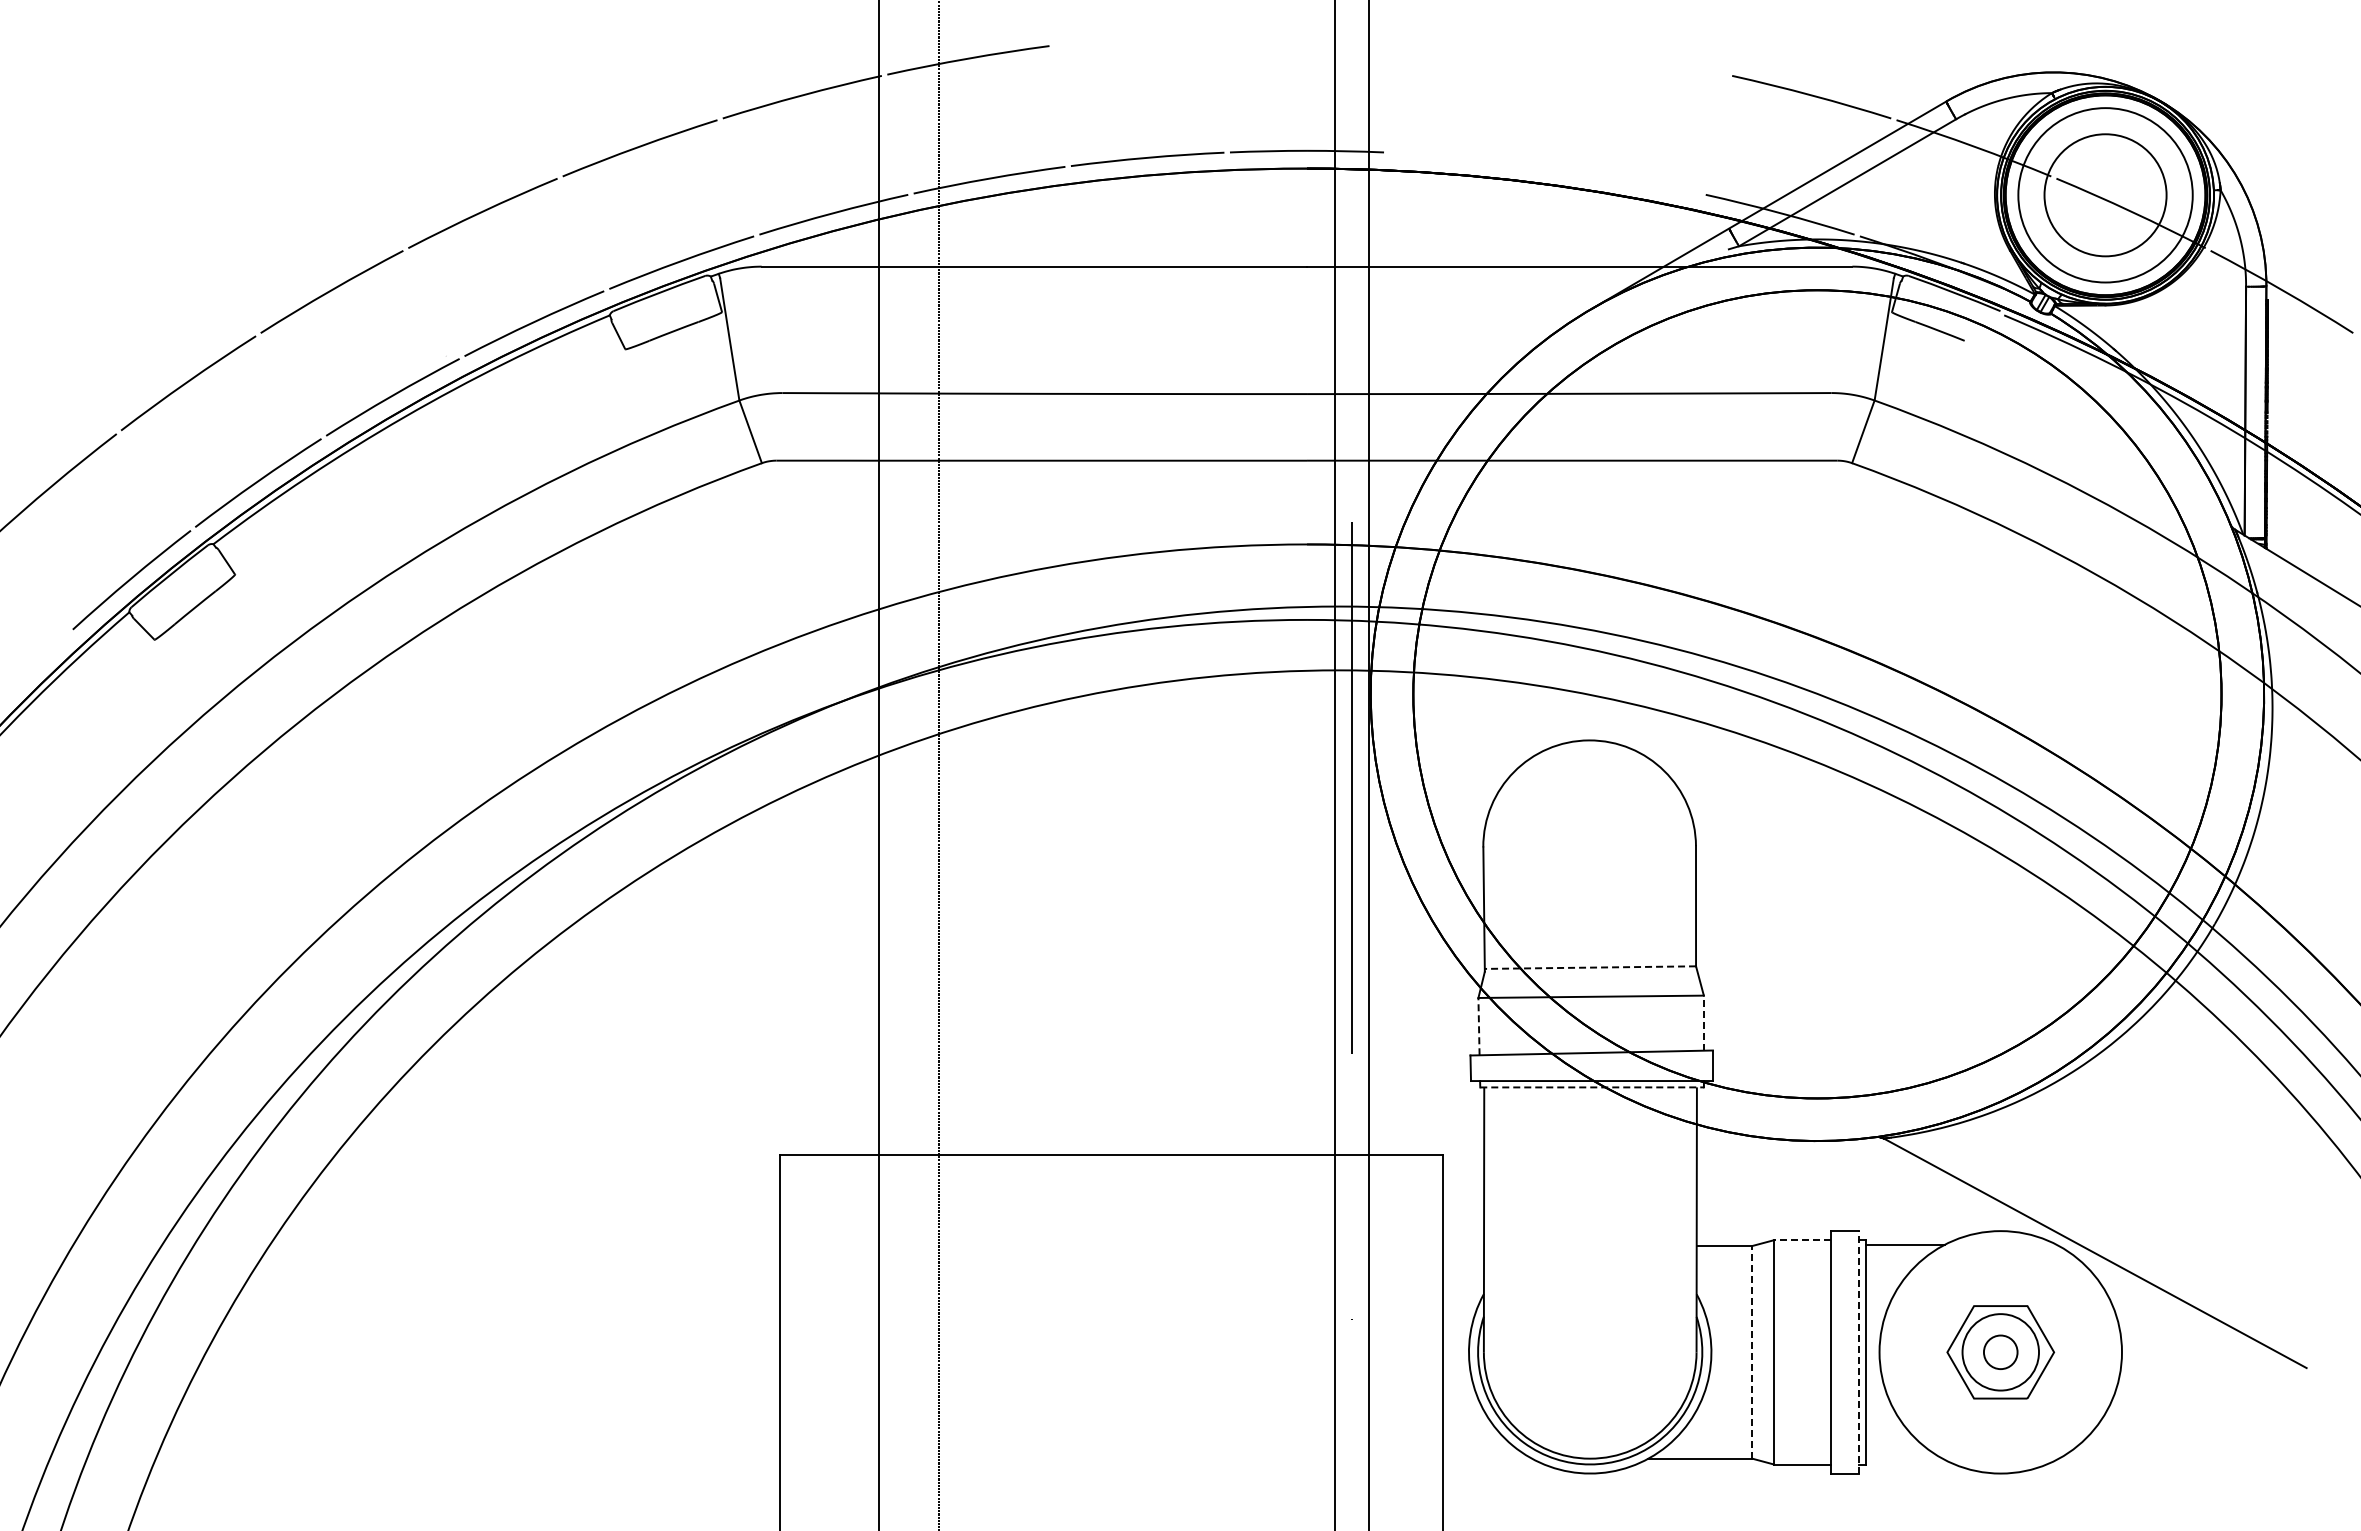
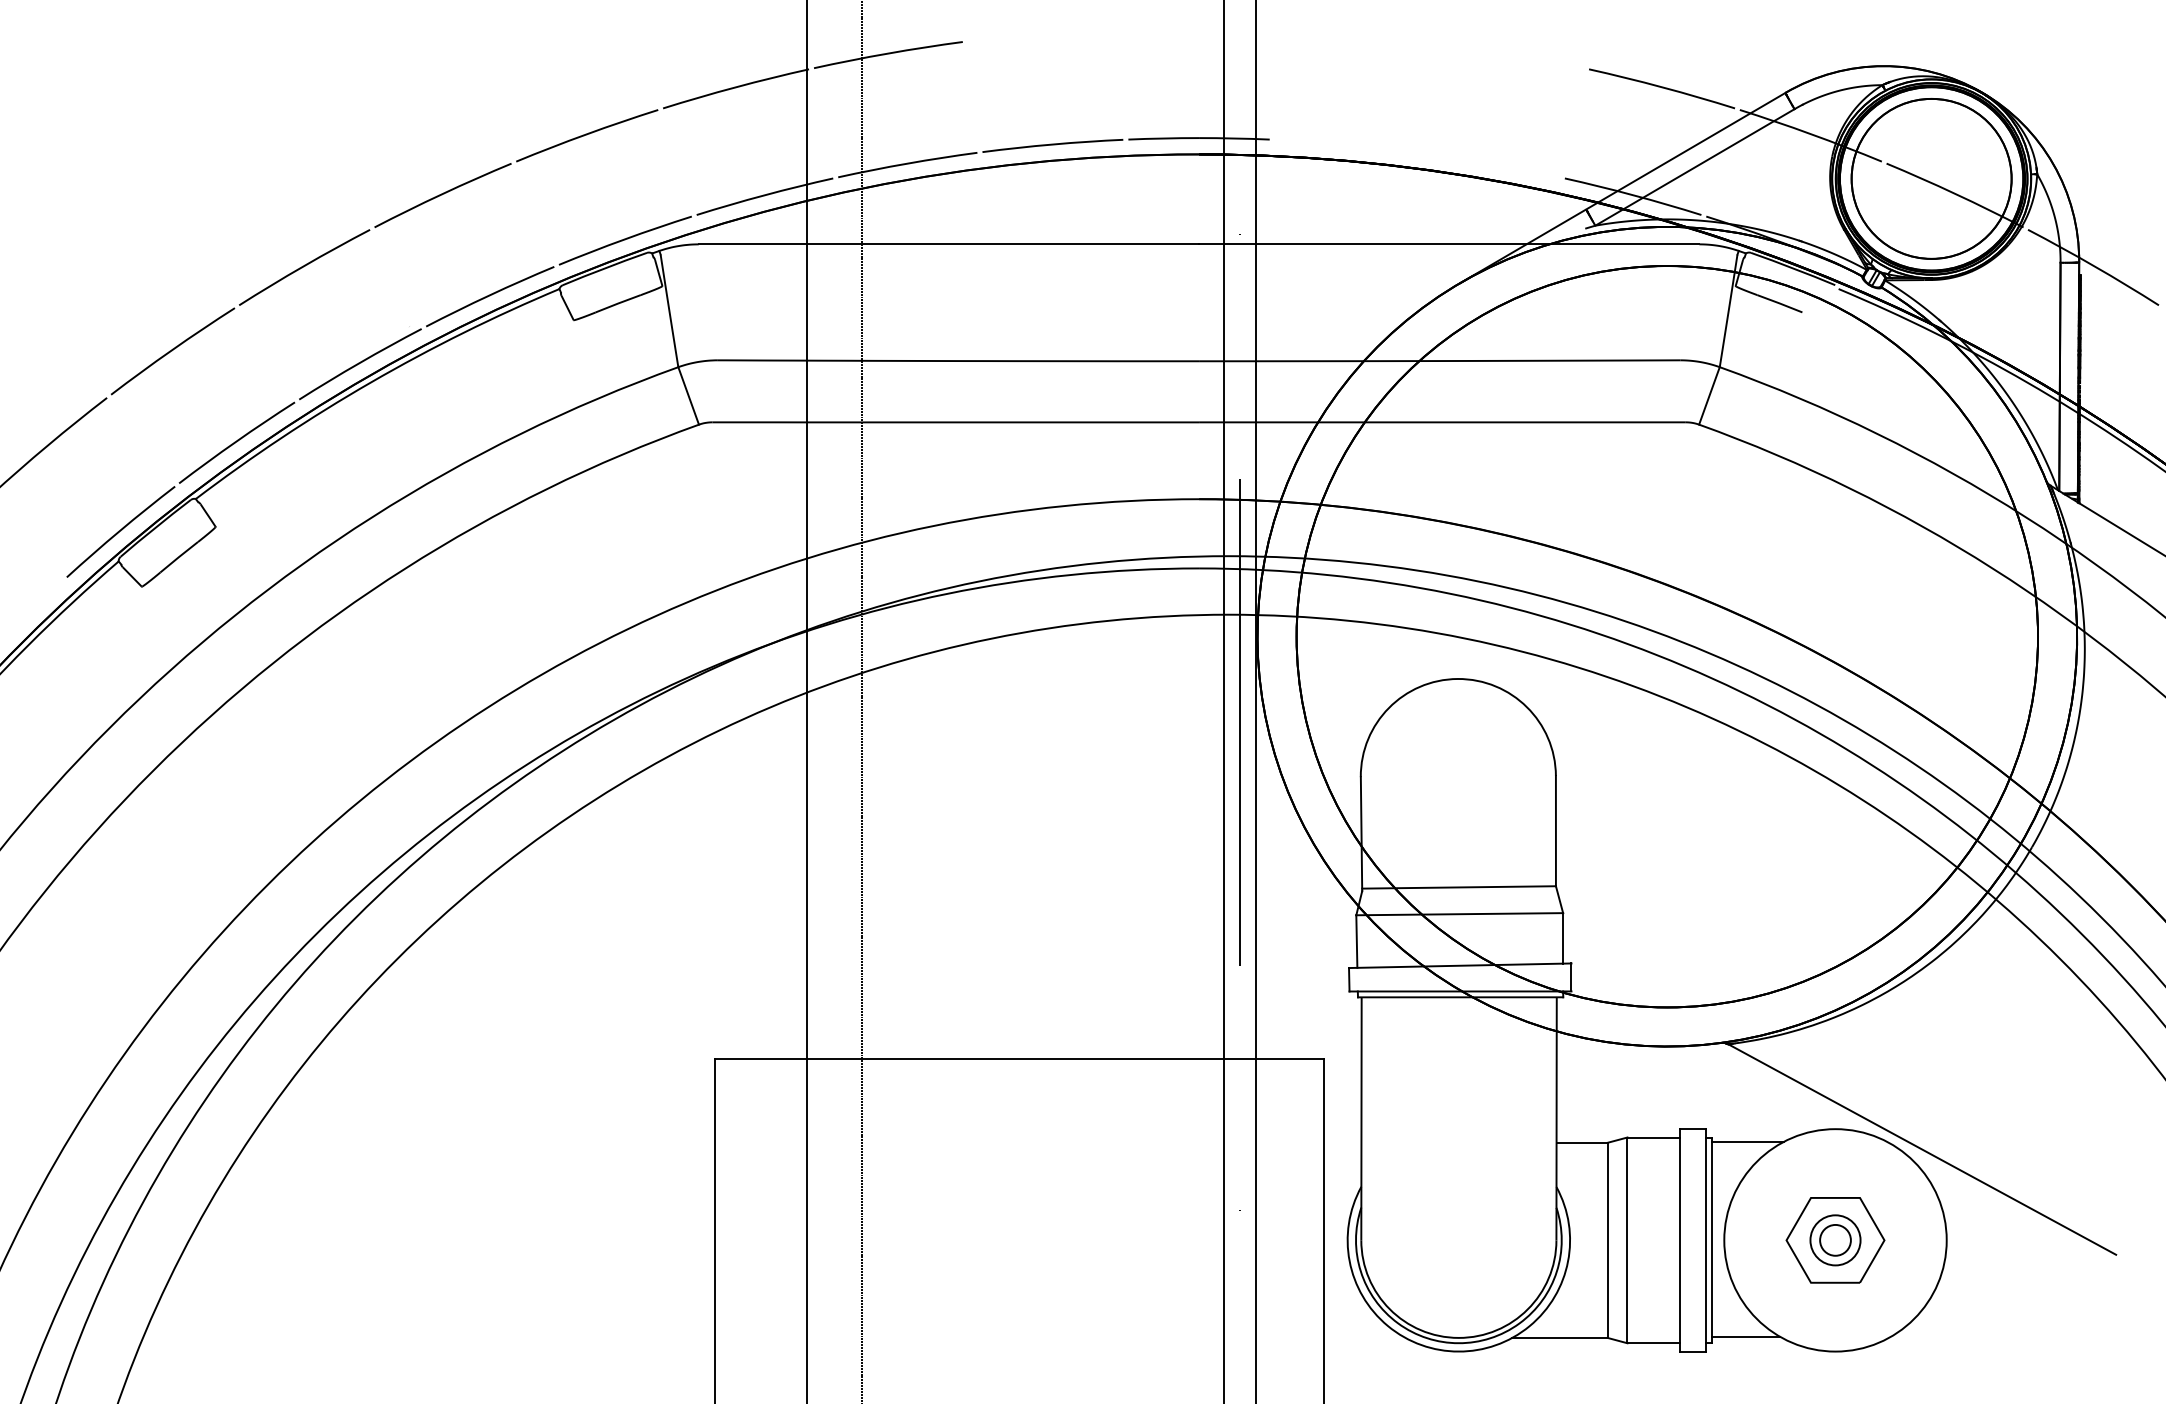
circle: (2105, 195) -> (1931, 179), size x1.43
line: (1590, 967) -> (1459, 887), dashed -> solid
line: (1703, 1023) -> (1562, 938), dashed -> solid
line: (1479, 1026) -> (1357, 941), dashed -> solid
line: (1592, 1087) -> (1460, 997), dashed -> solid
line: (1802, 1240) -> (1653, 1137), dashed -> solid
line: (1752, 1351) -> (1607, 1239), dashed -> solid
line: (1859, 1351) -> (1705, 1239), dashed -> solid
circle: (2000, 1352) -> (1835, 1240), size x0.71
line: (1902, 1457) -> (1745, 1336), added

